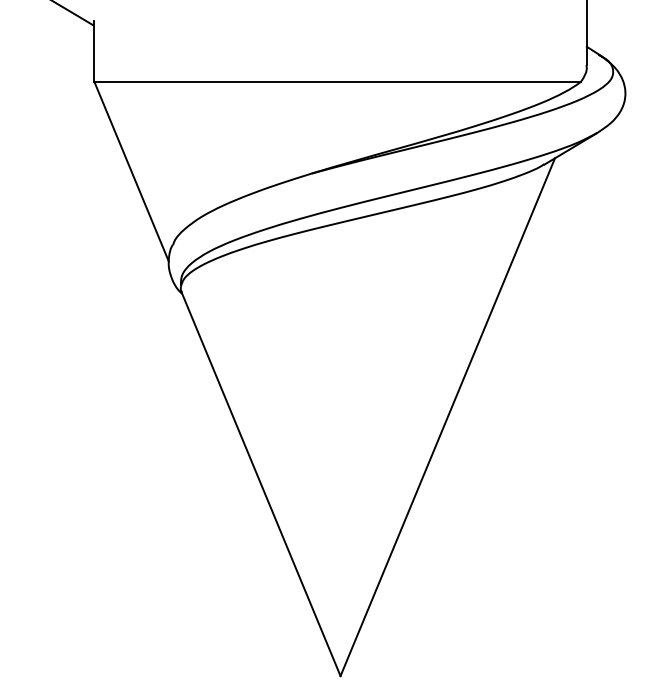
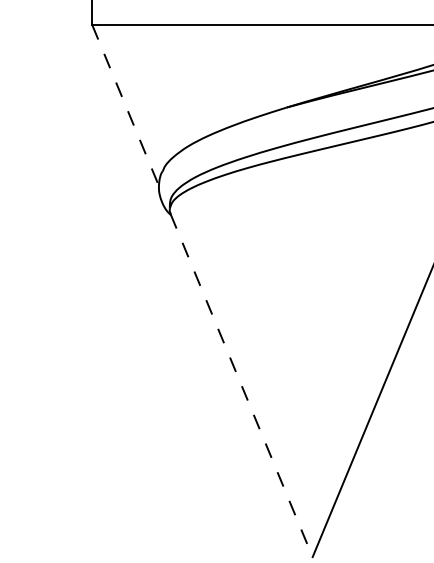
line: (131, 172) -> (125, 106), solid -> dashed
line: (261, 484) -> (241, 385), solid -> dashed

